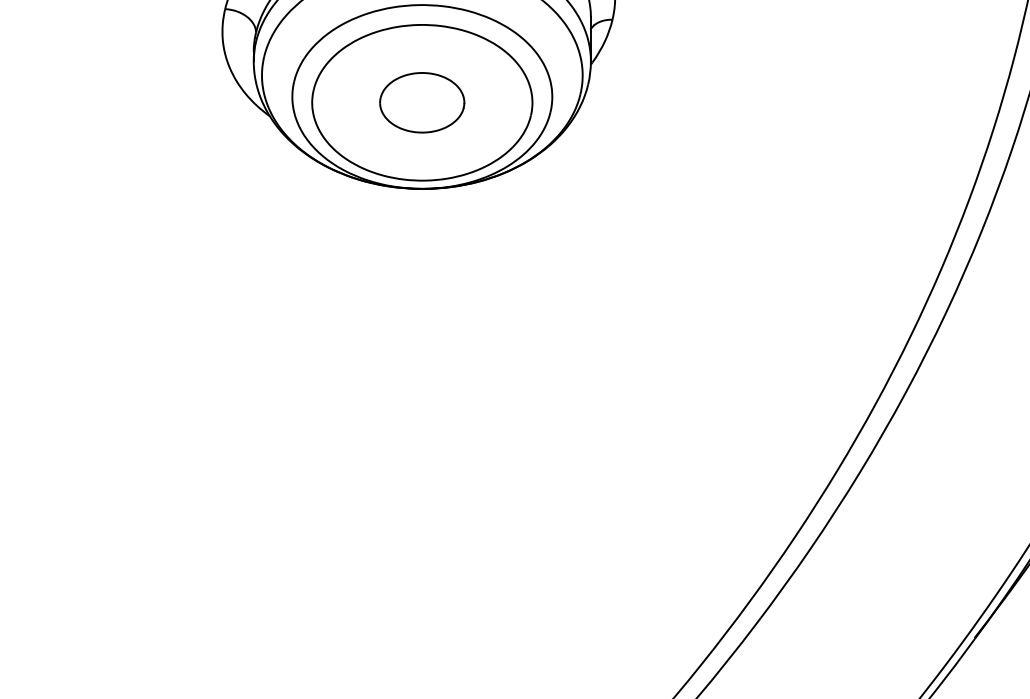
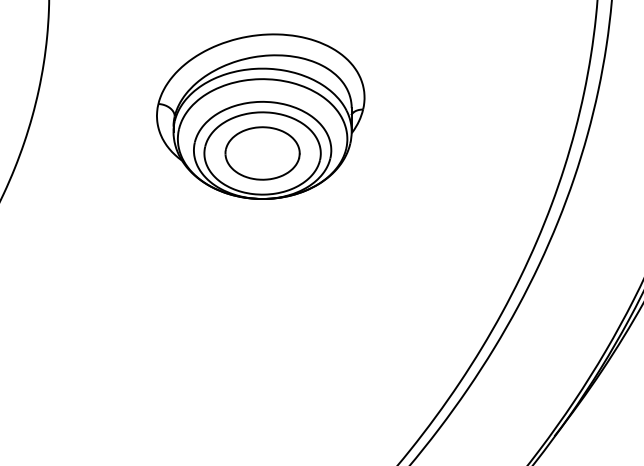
part: (422, 102) -> (262, 153), size x1.67

